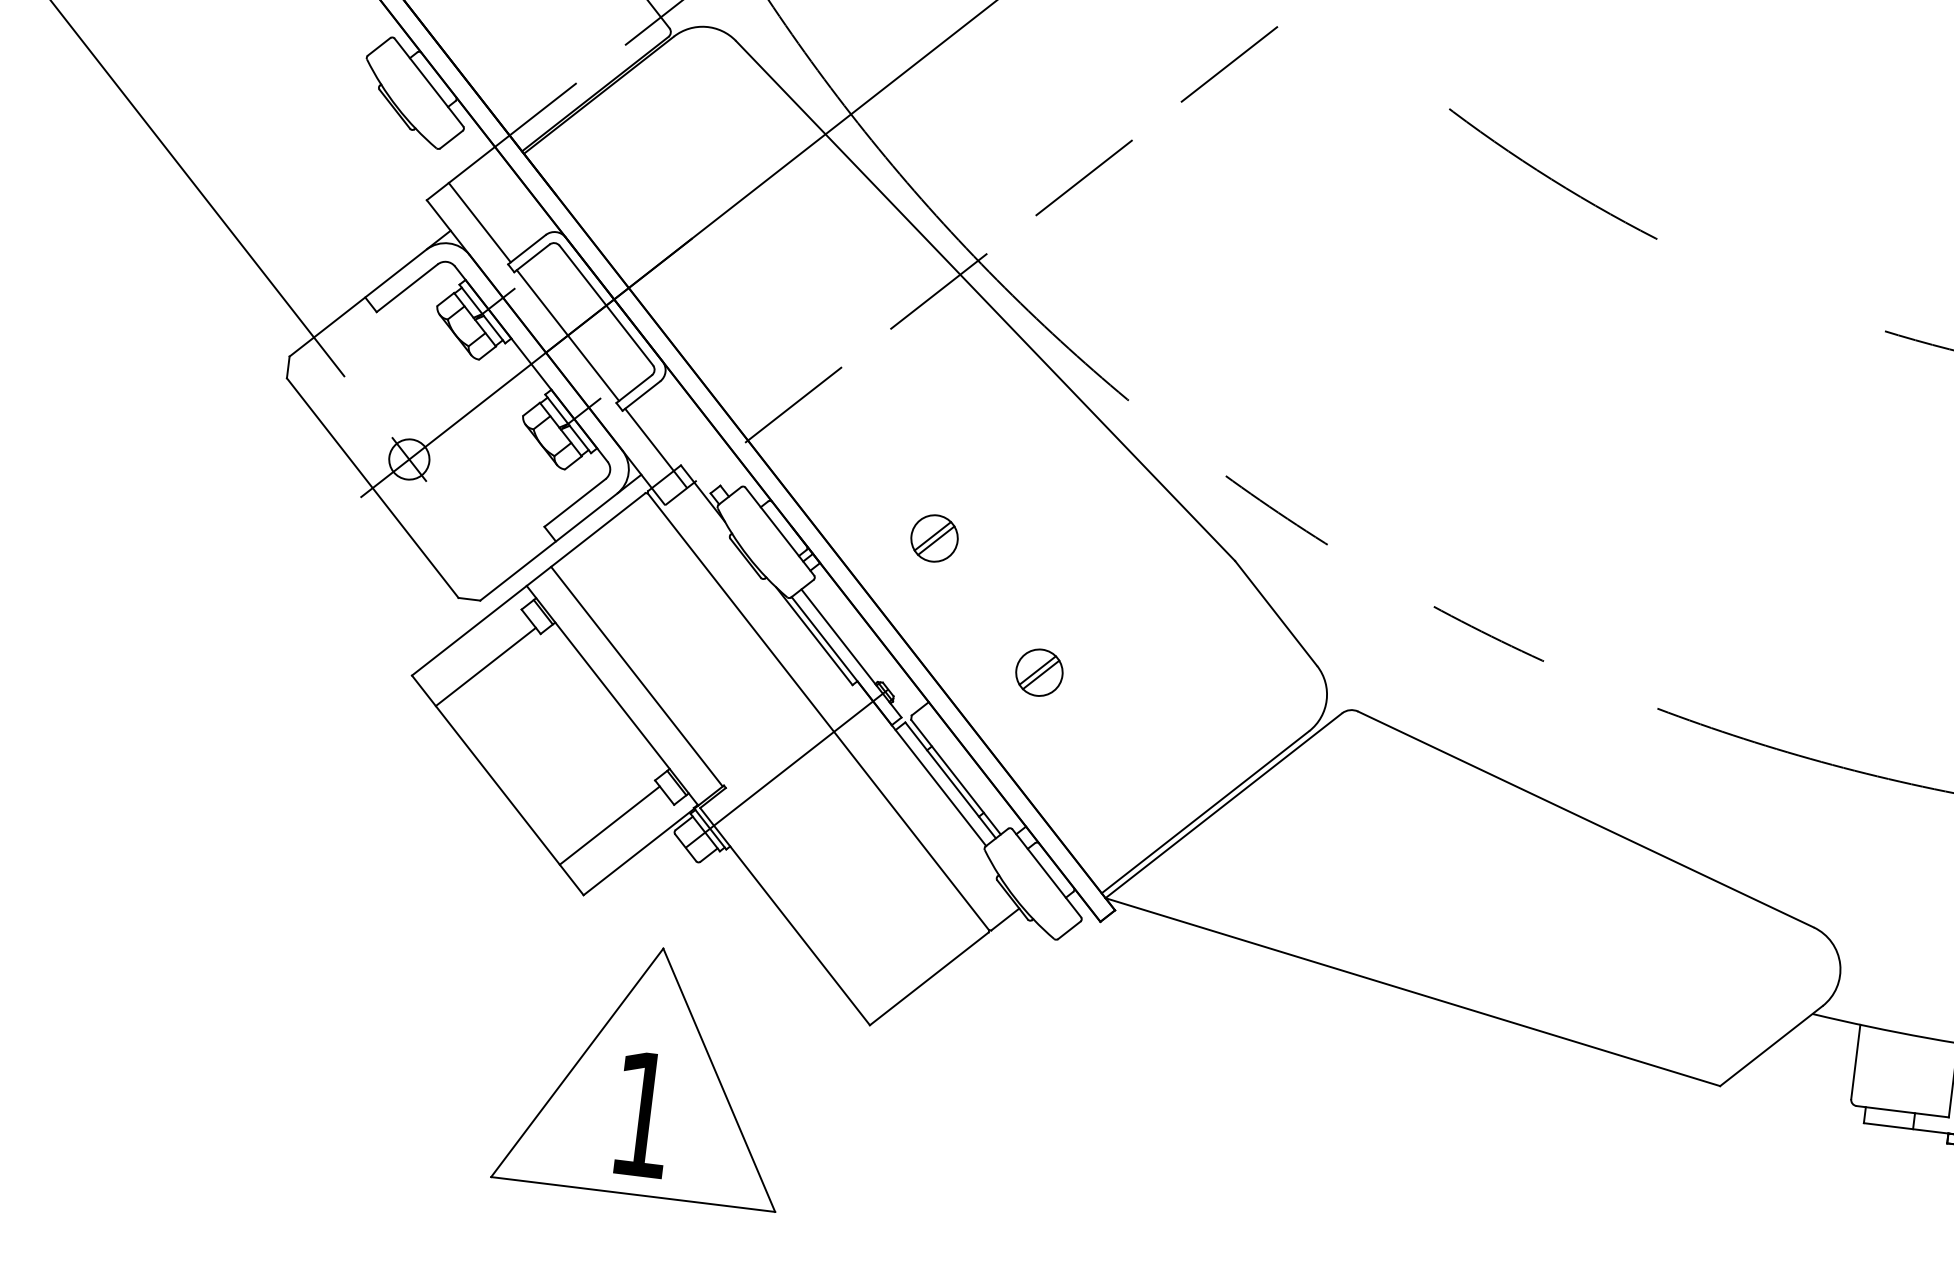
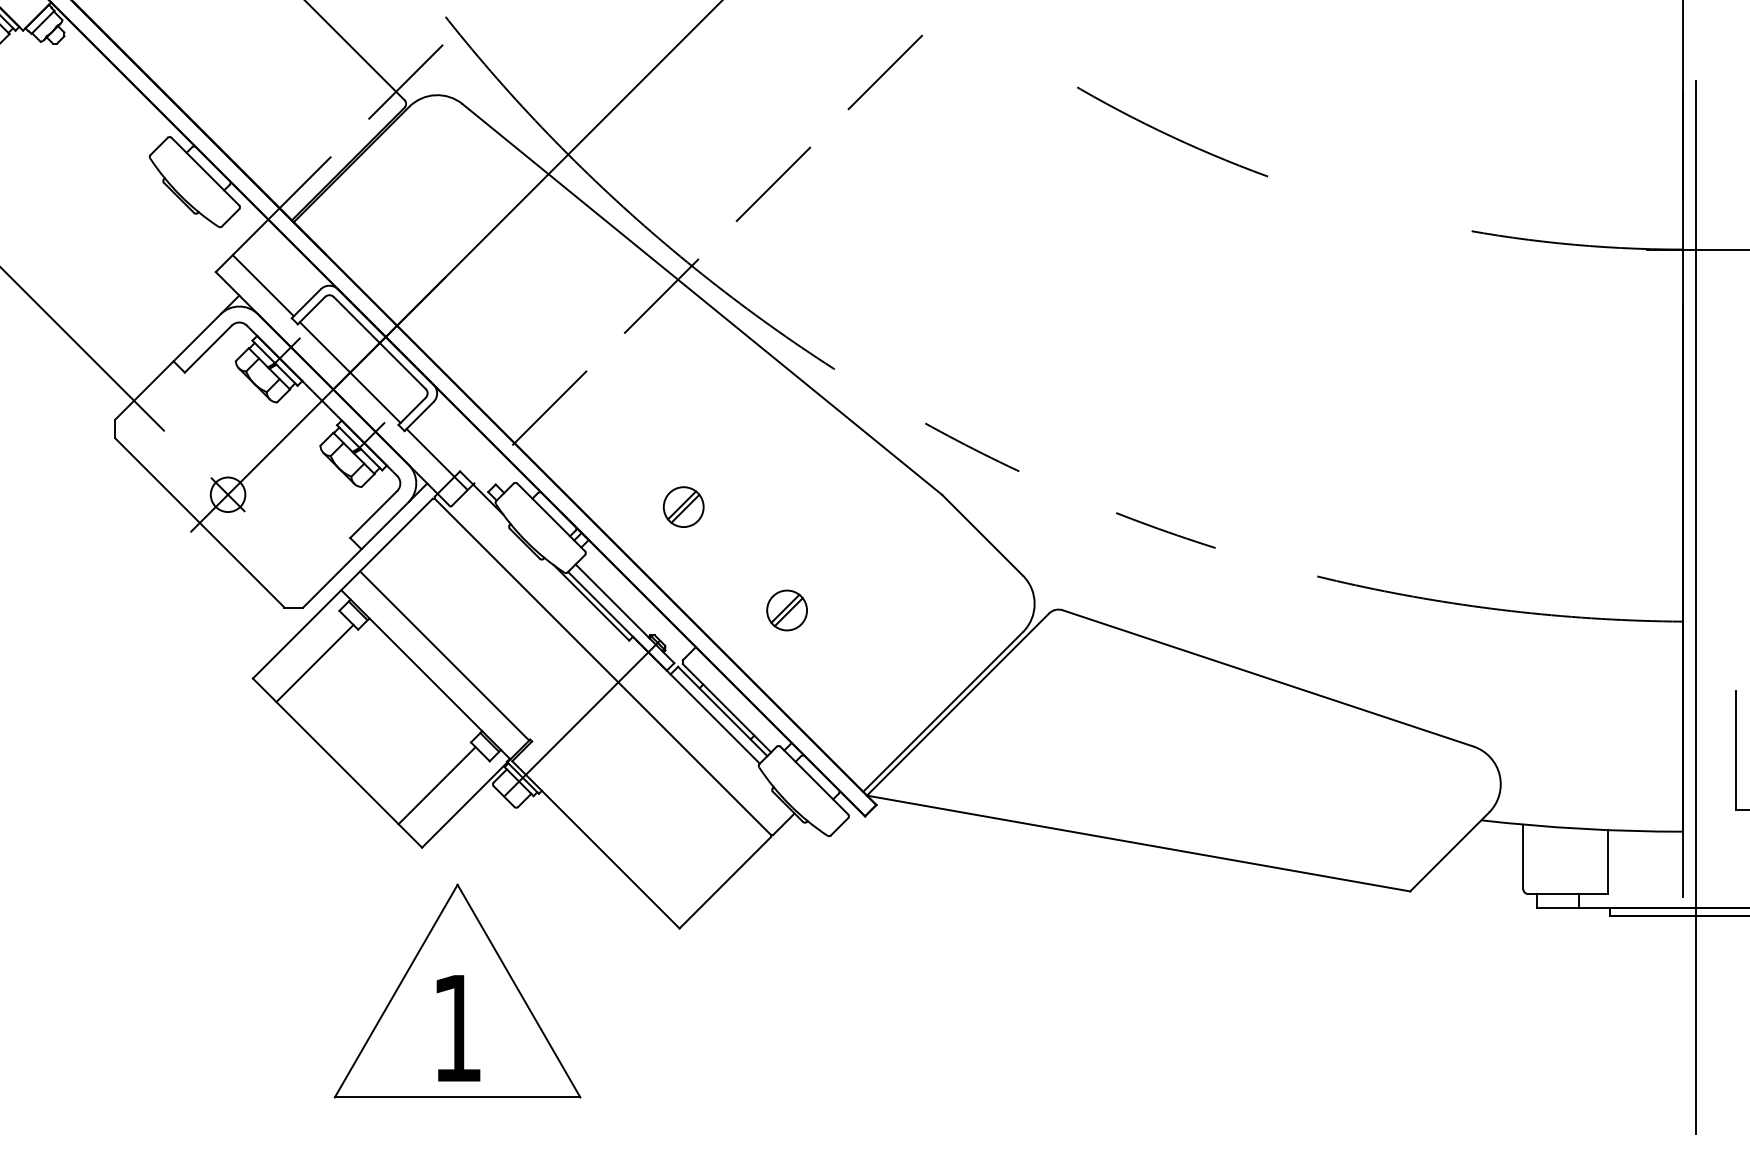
part: (648, 1070) -> (457, 990), moved

